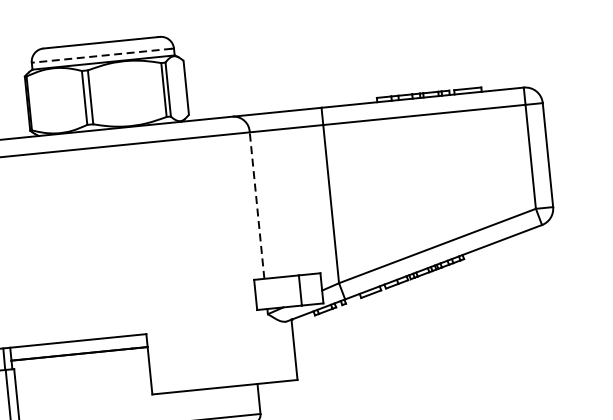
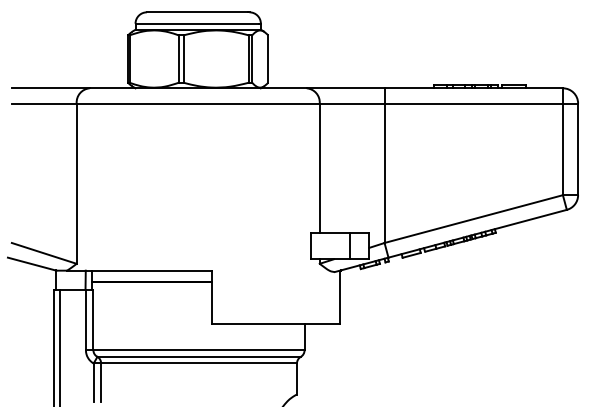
line: (102, 55) -> (197, 23), dashed -> solid
line: (256, 206) -> (319, 168), dashed -> solid

